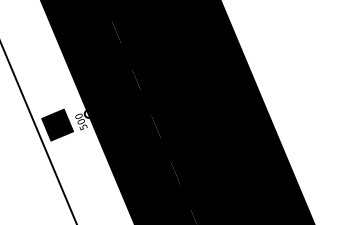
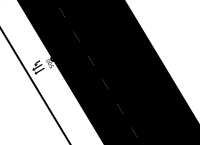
fill: (56, 123) -> (36, 66), removed

